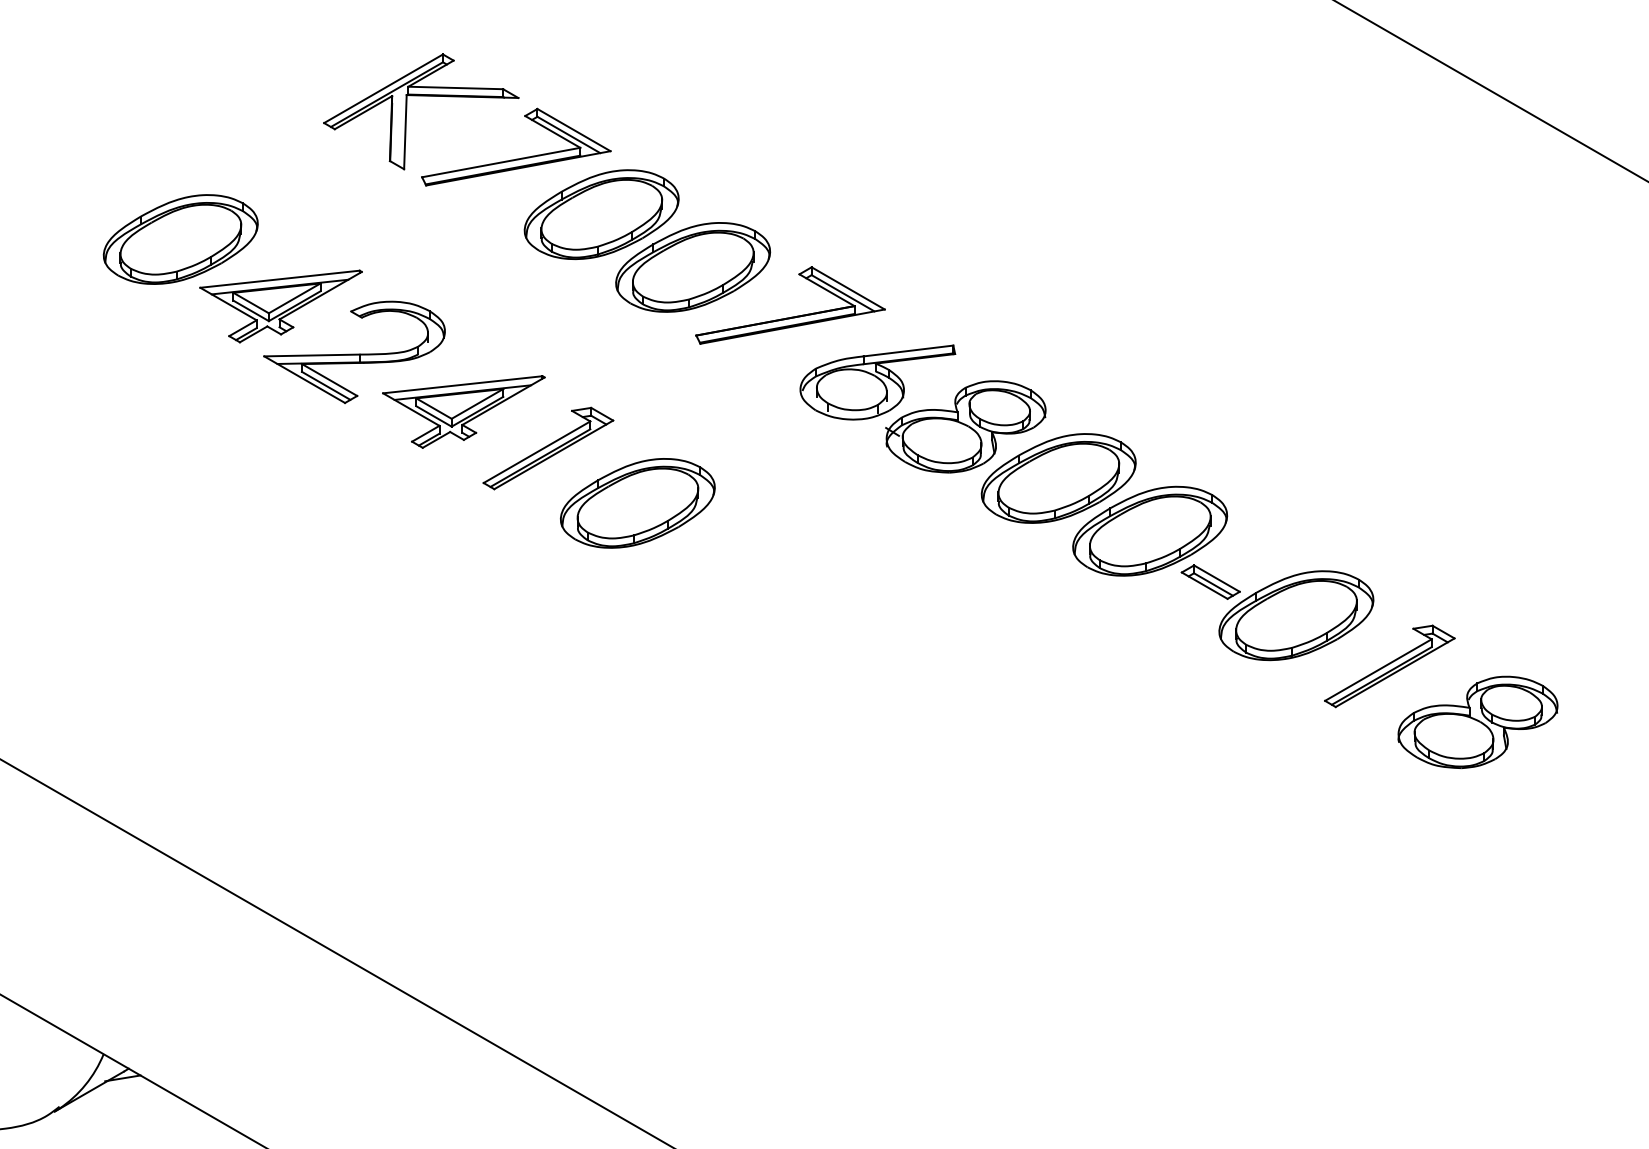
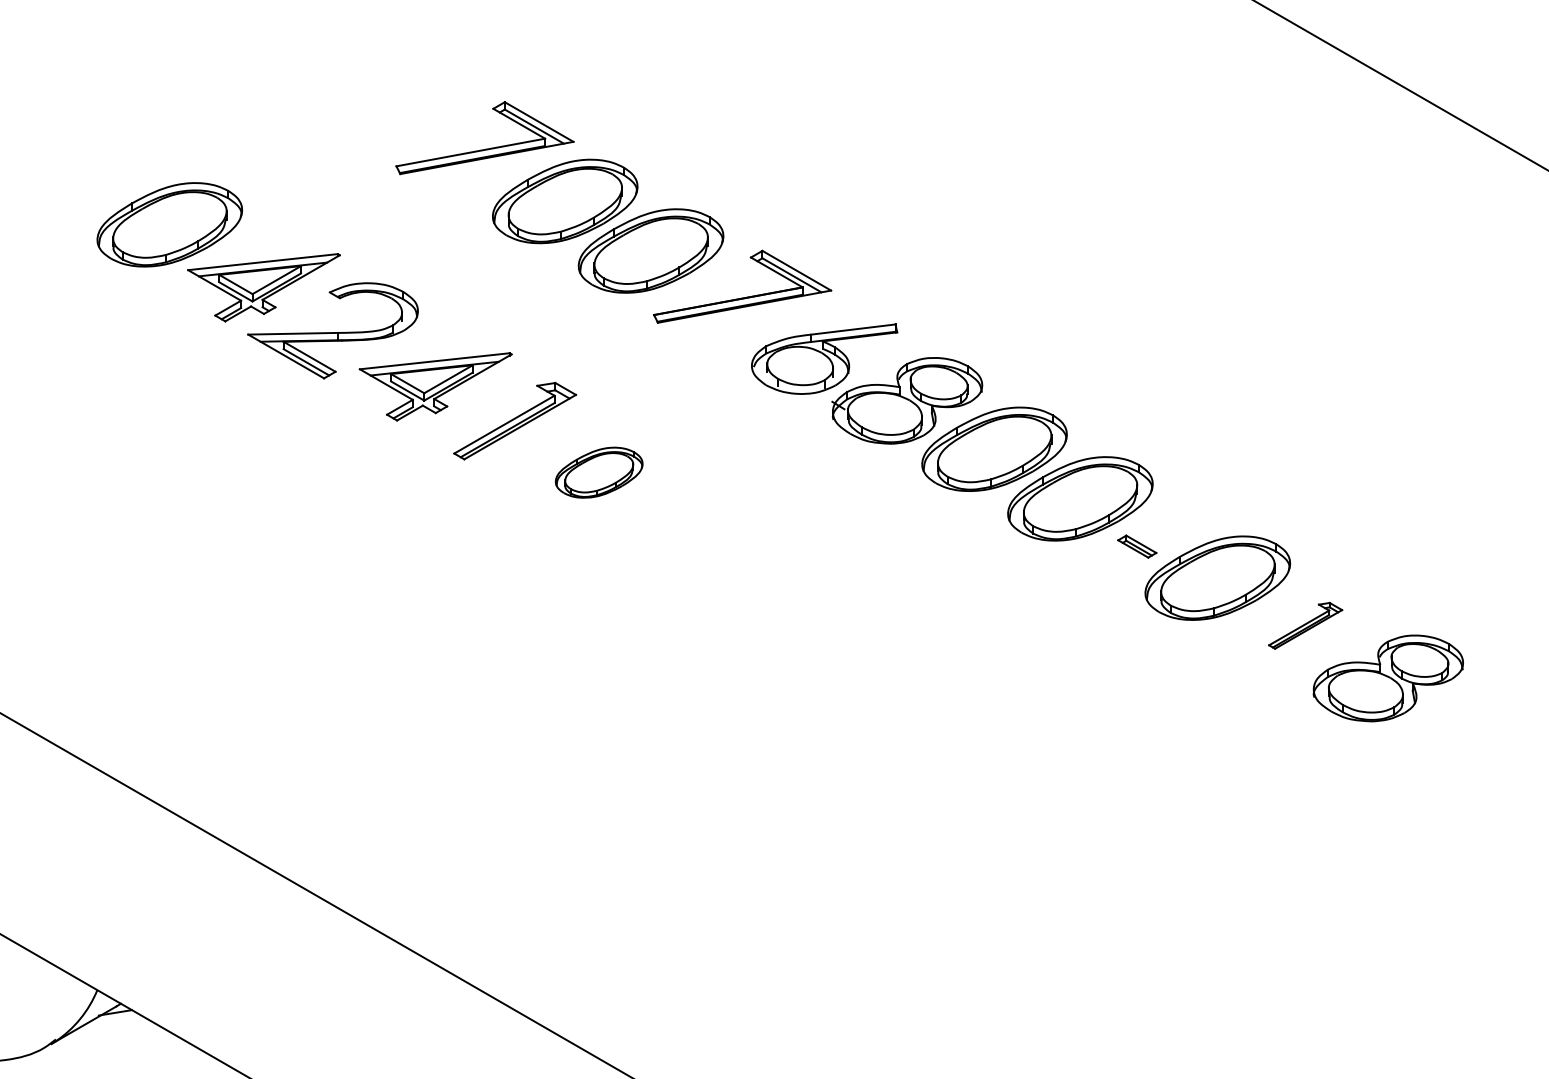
part: (407, 110) -> (382, 103), removed
part: (637, 503) -> (598, 472), size x0.6
part: (1210, 581) -> (1137, 546), size x0.7
part: (1389, 666) -> (1305, 625), size x0.6

